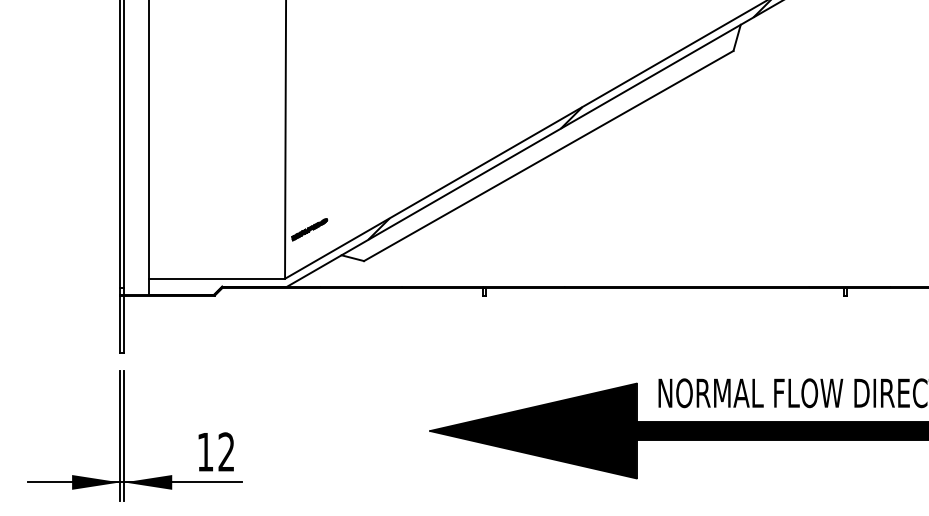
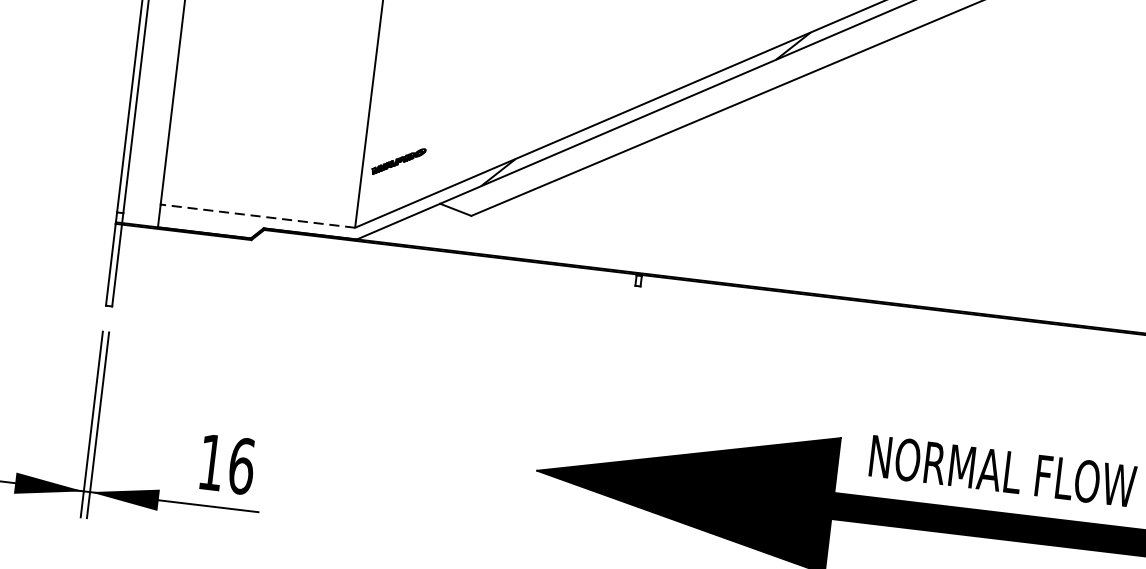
line: (217, 278) -> (258, 215), solid -> dashed
text: (226, 451) -> (241, 465), 12 -> 16

